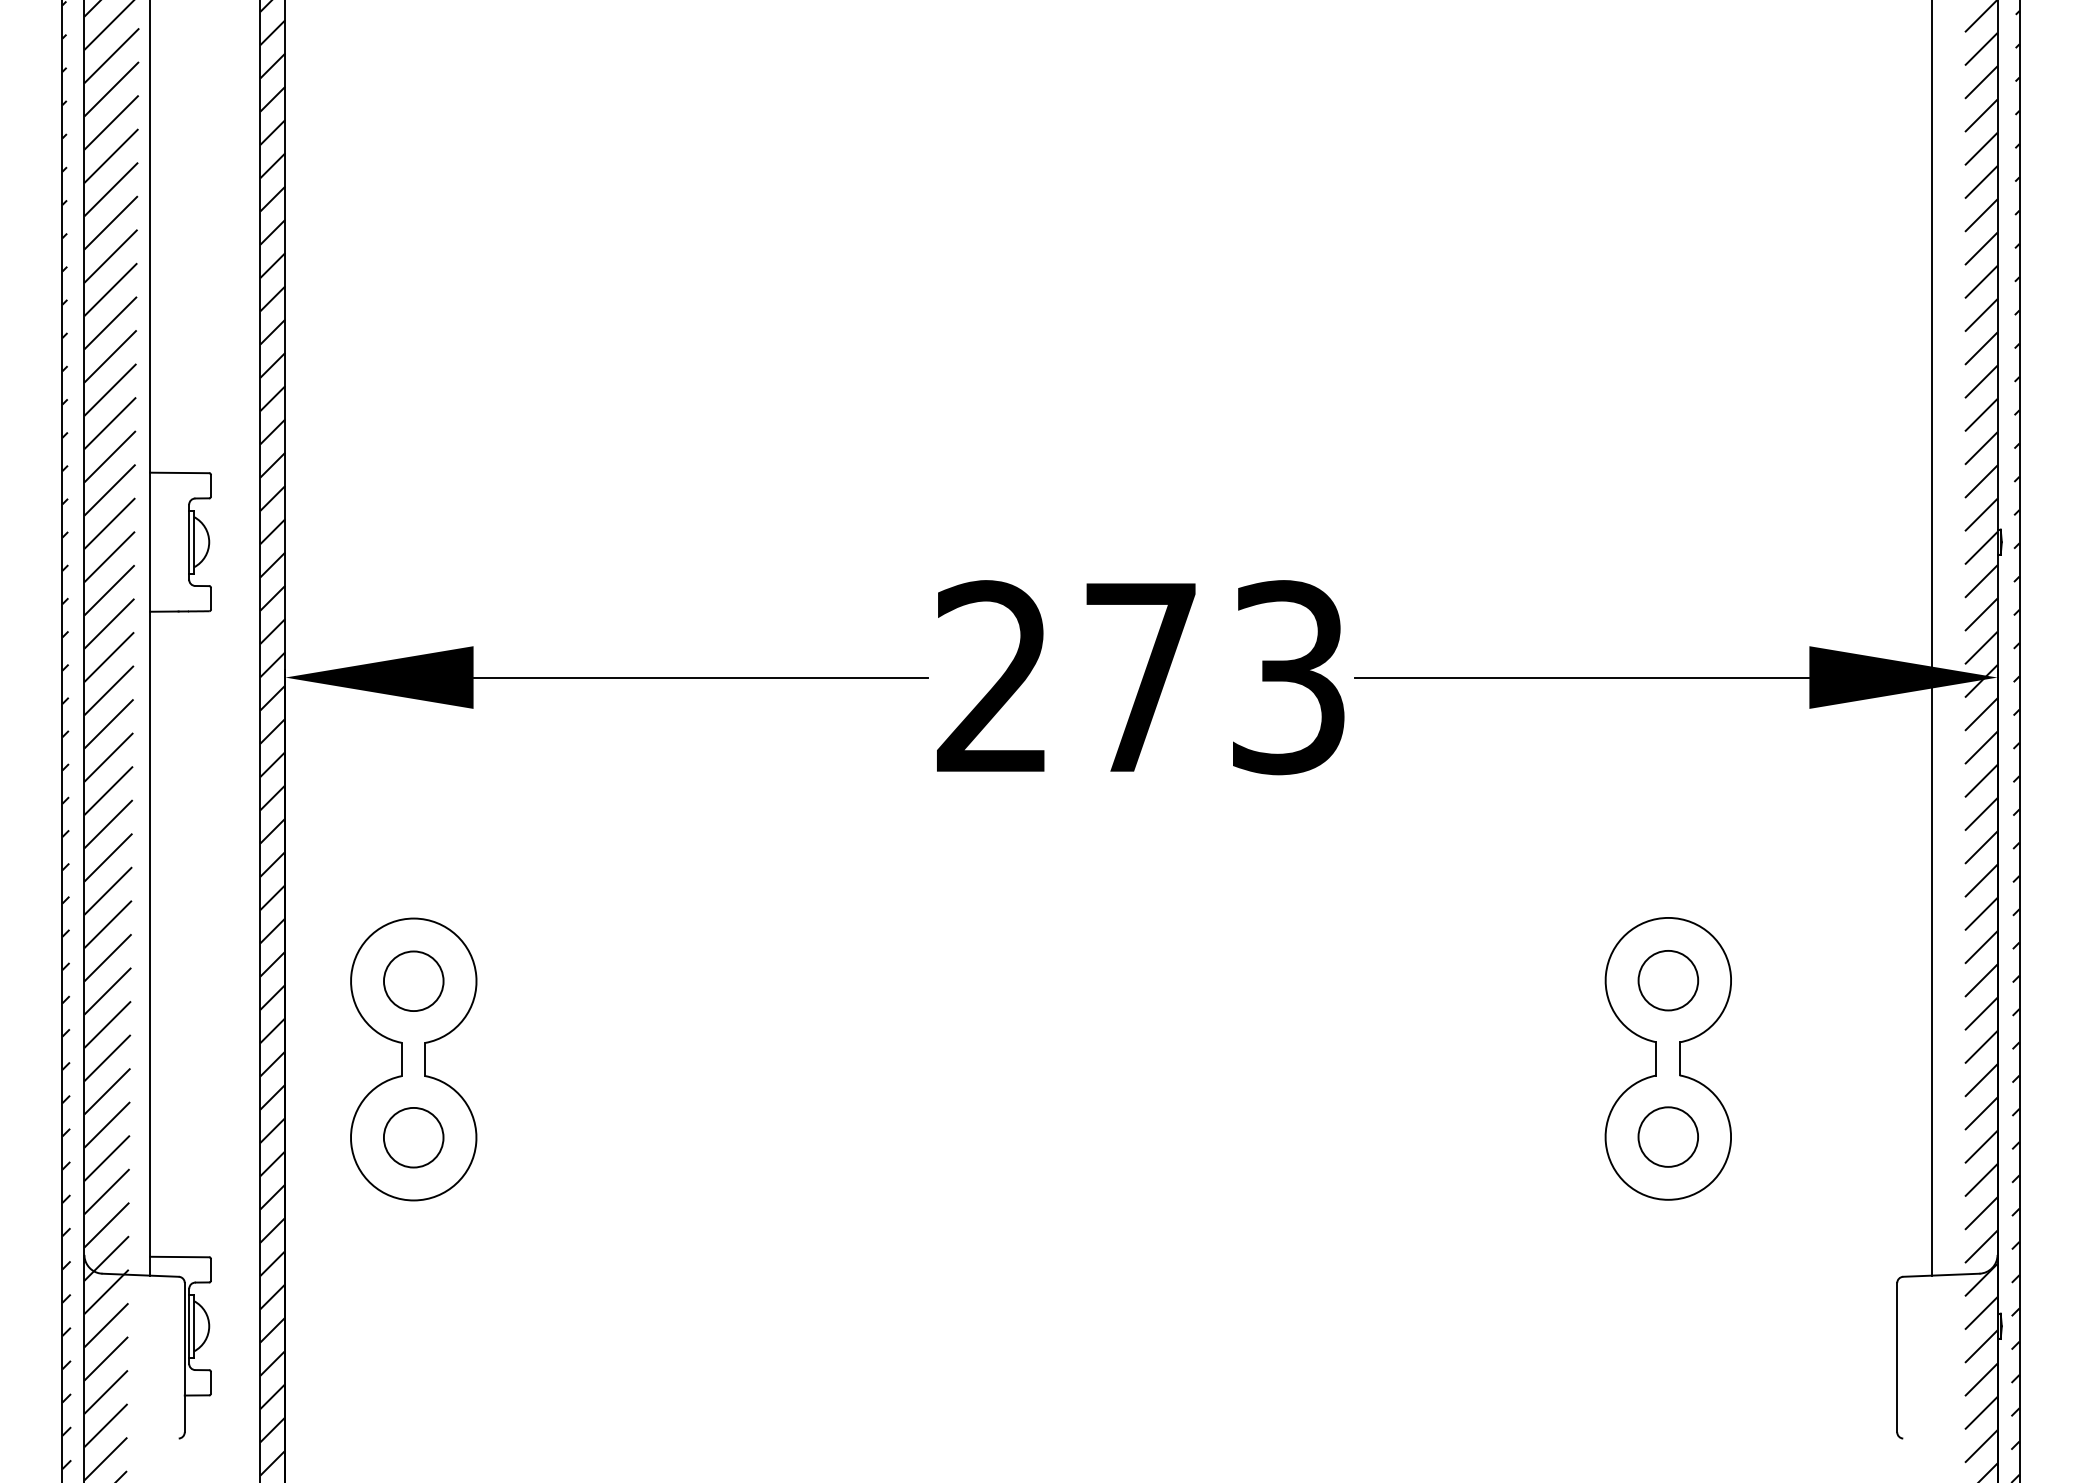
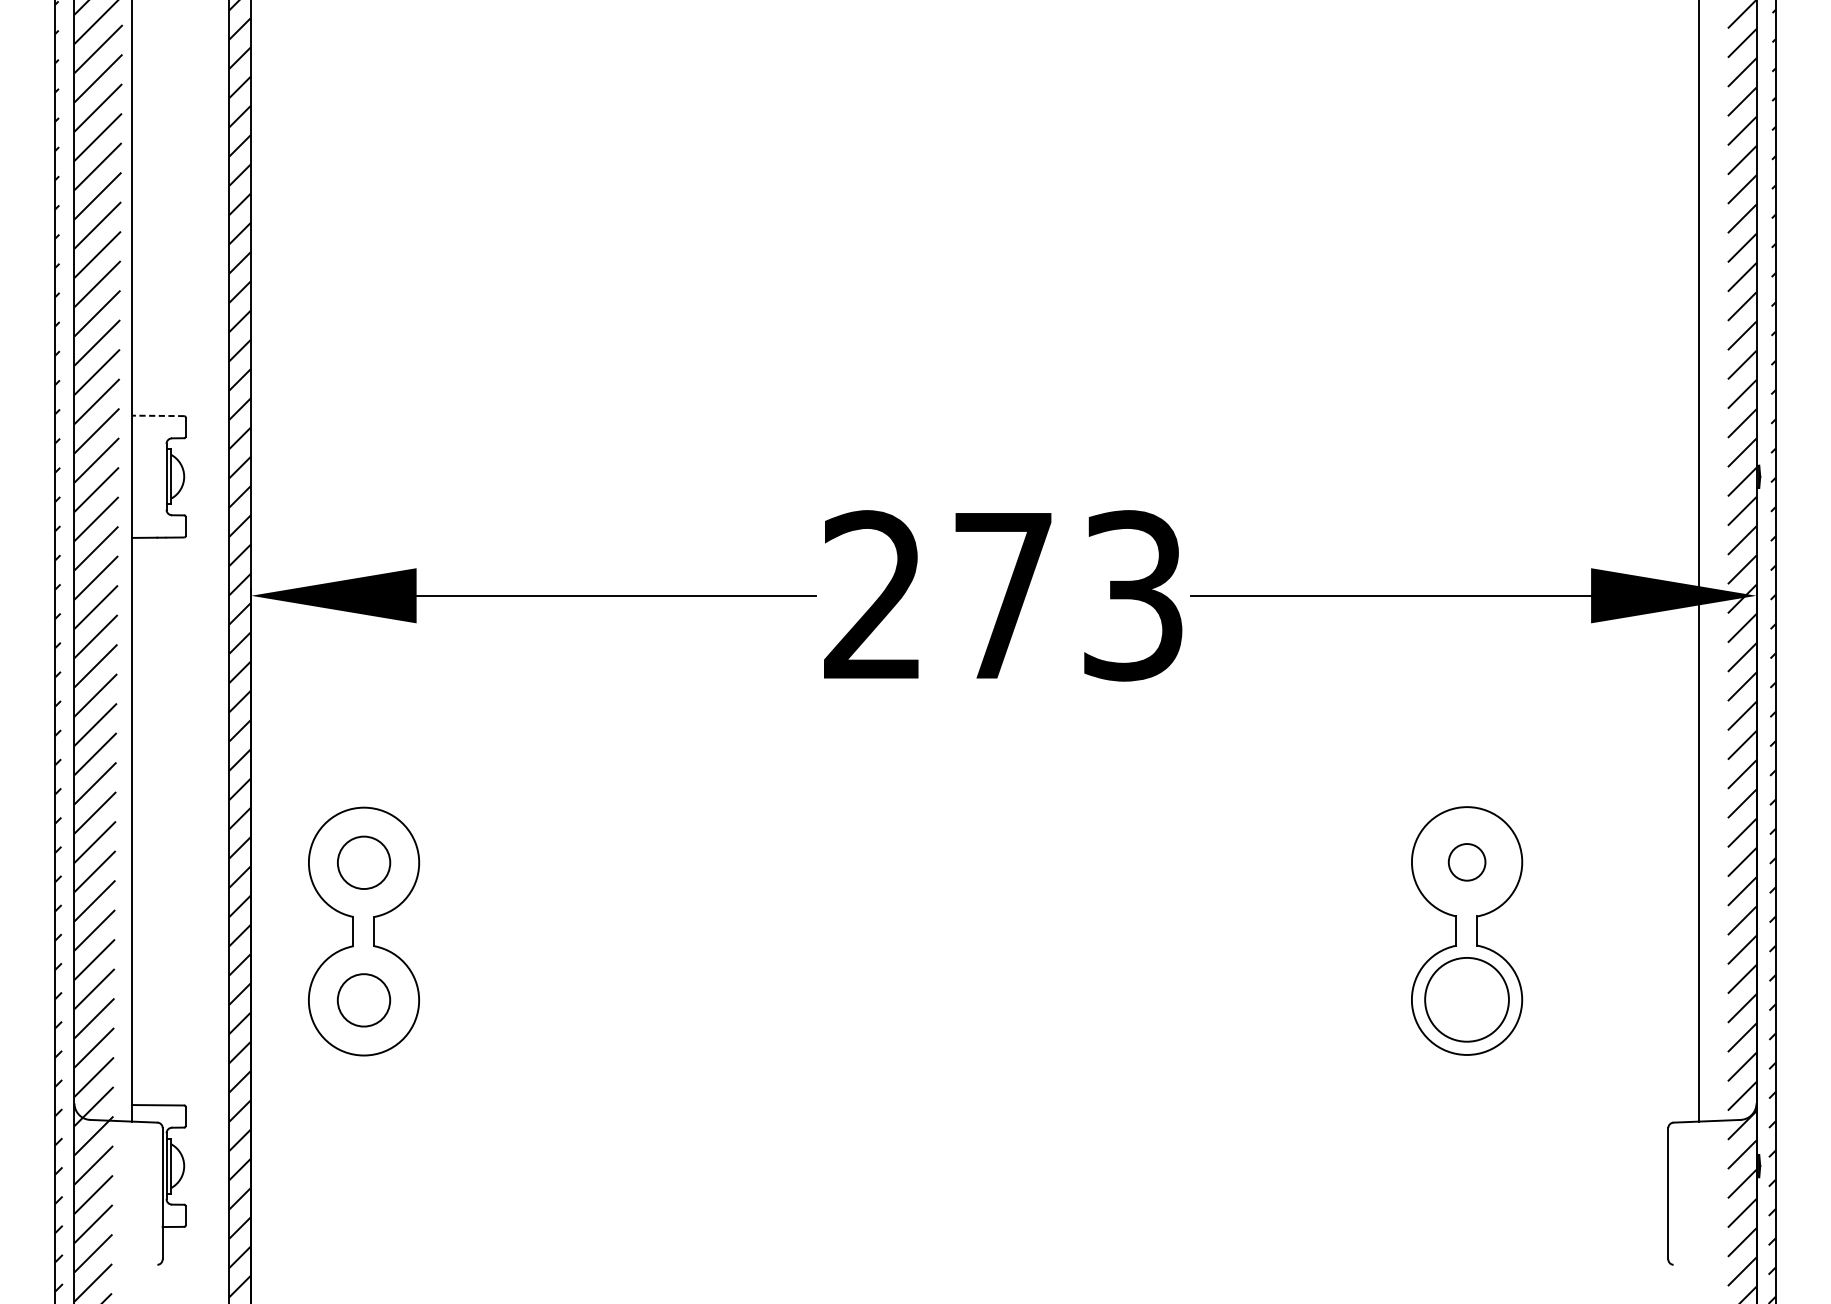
line: (179, 472) -> (158, 415), solid -> dashed
circle: (1668, 980) -> (1467, 862), size x0.7
circle: (1668, 1136) -> (1467, 999), size x1.6

